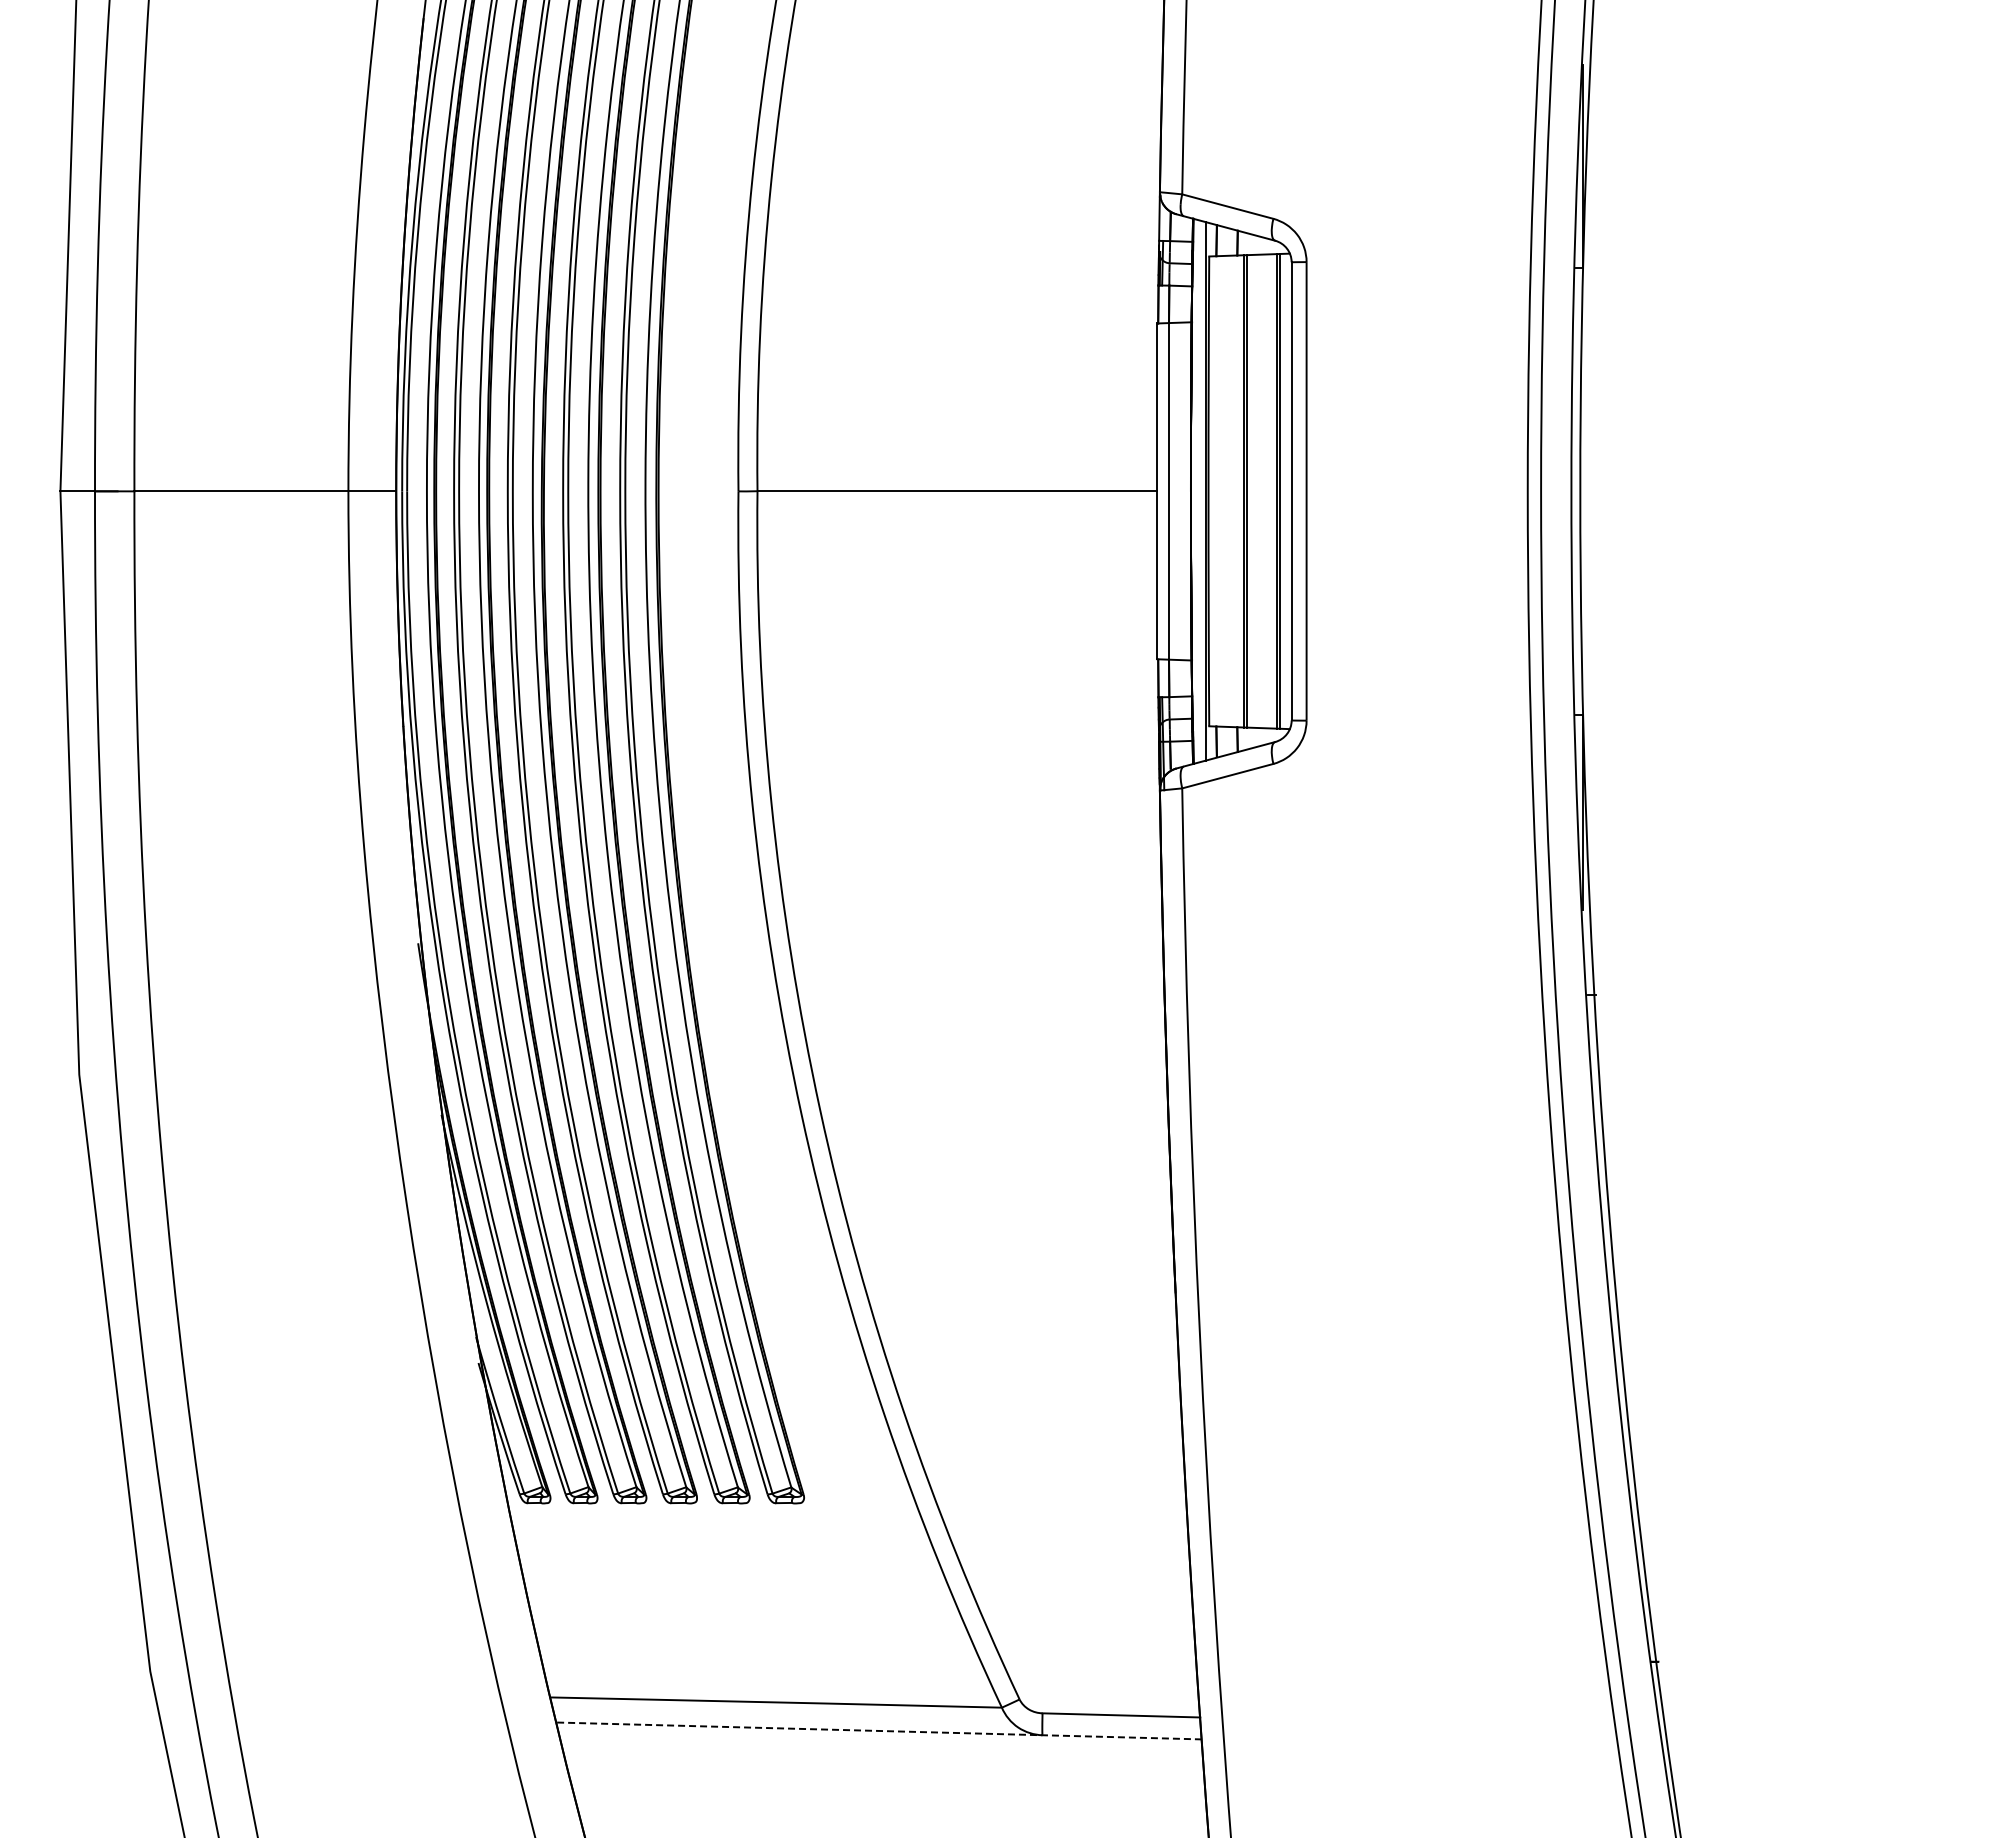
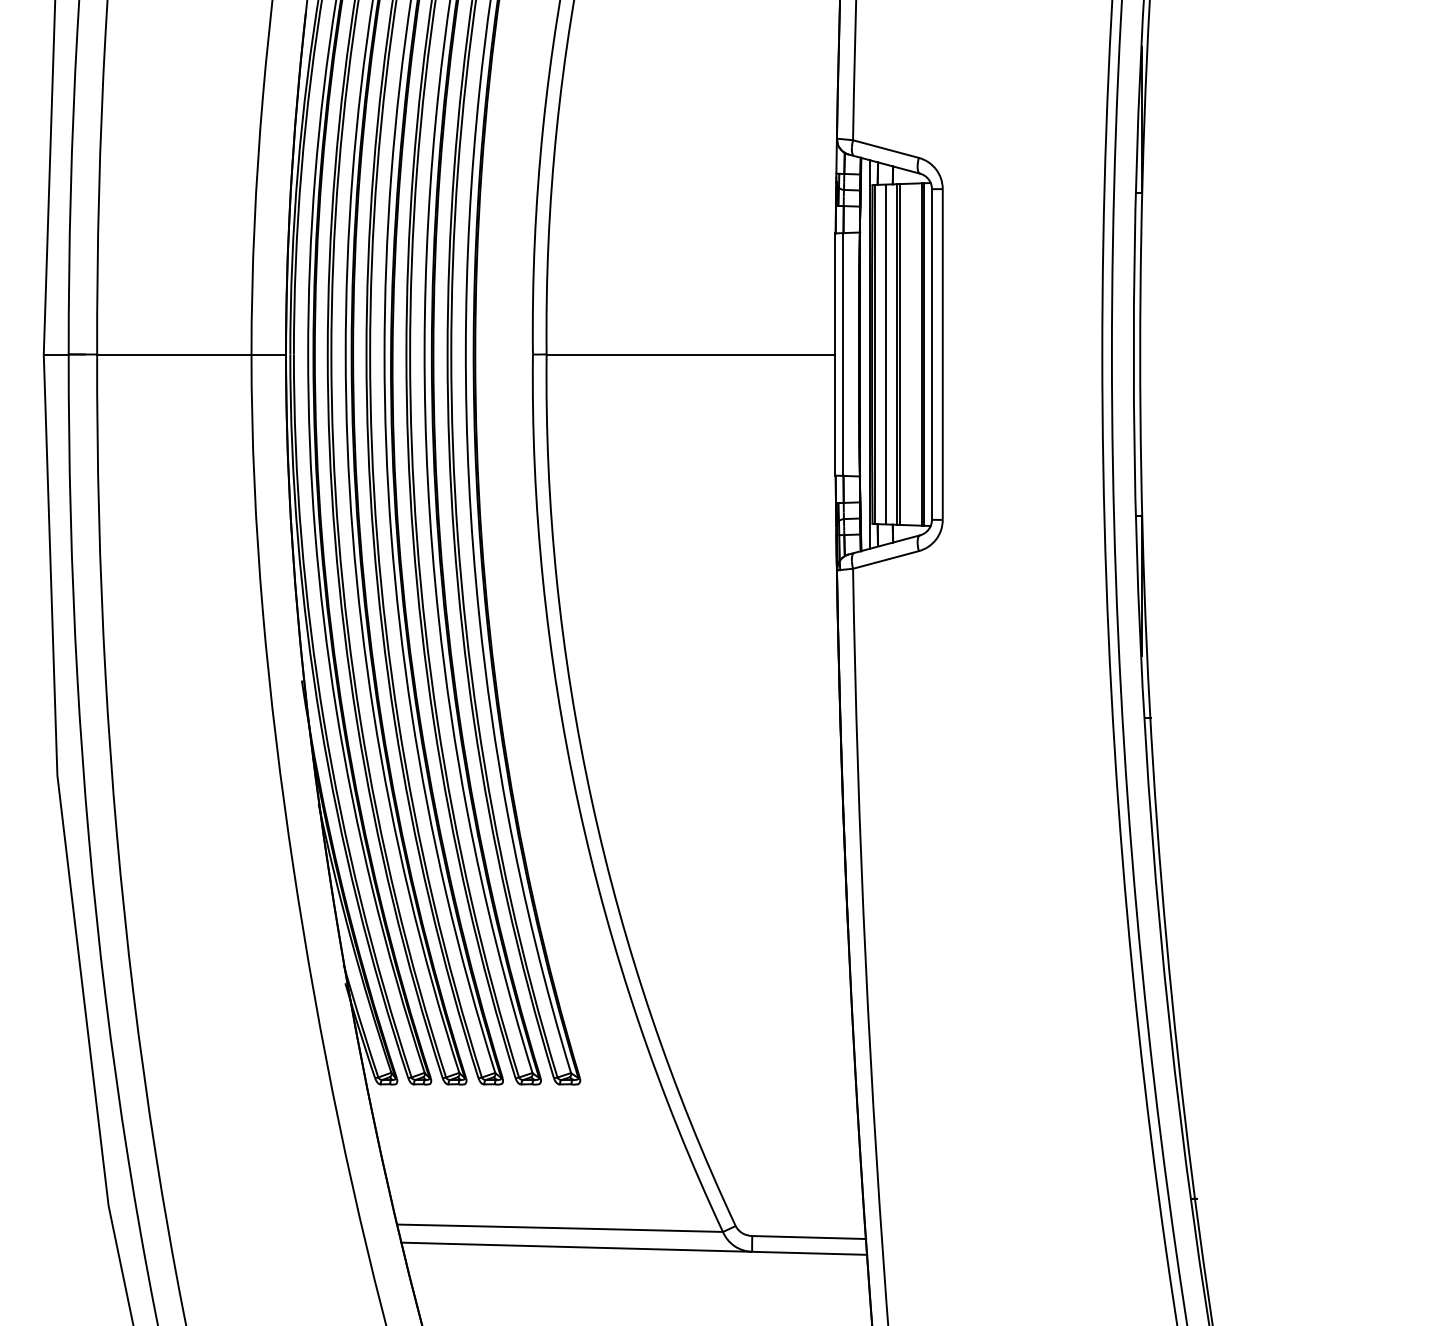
line: (1227, 490) -> (885, 353), added
line: (1213, 491) -> (875, 354), added
line: (878, 1730) -> (633, 1248), dashed -> solid

